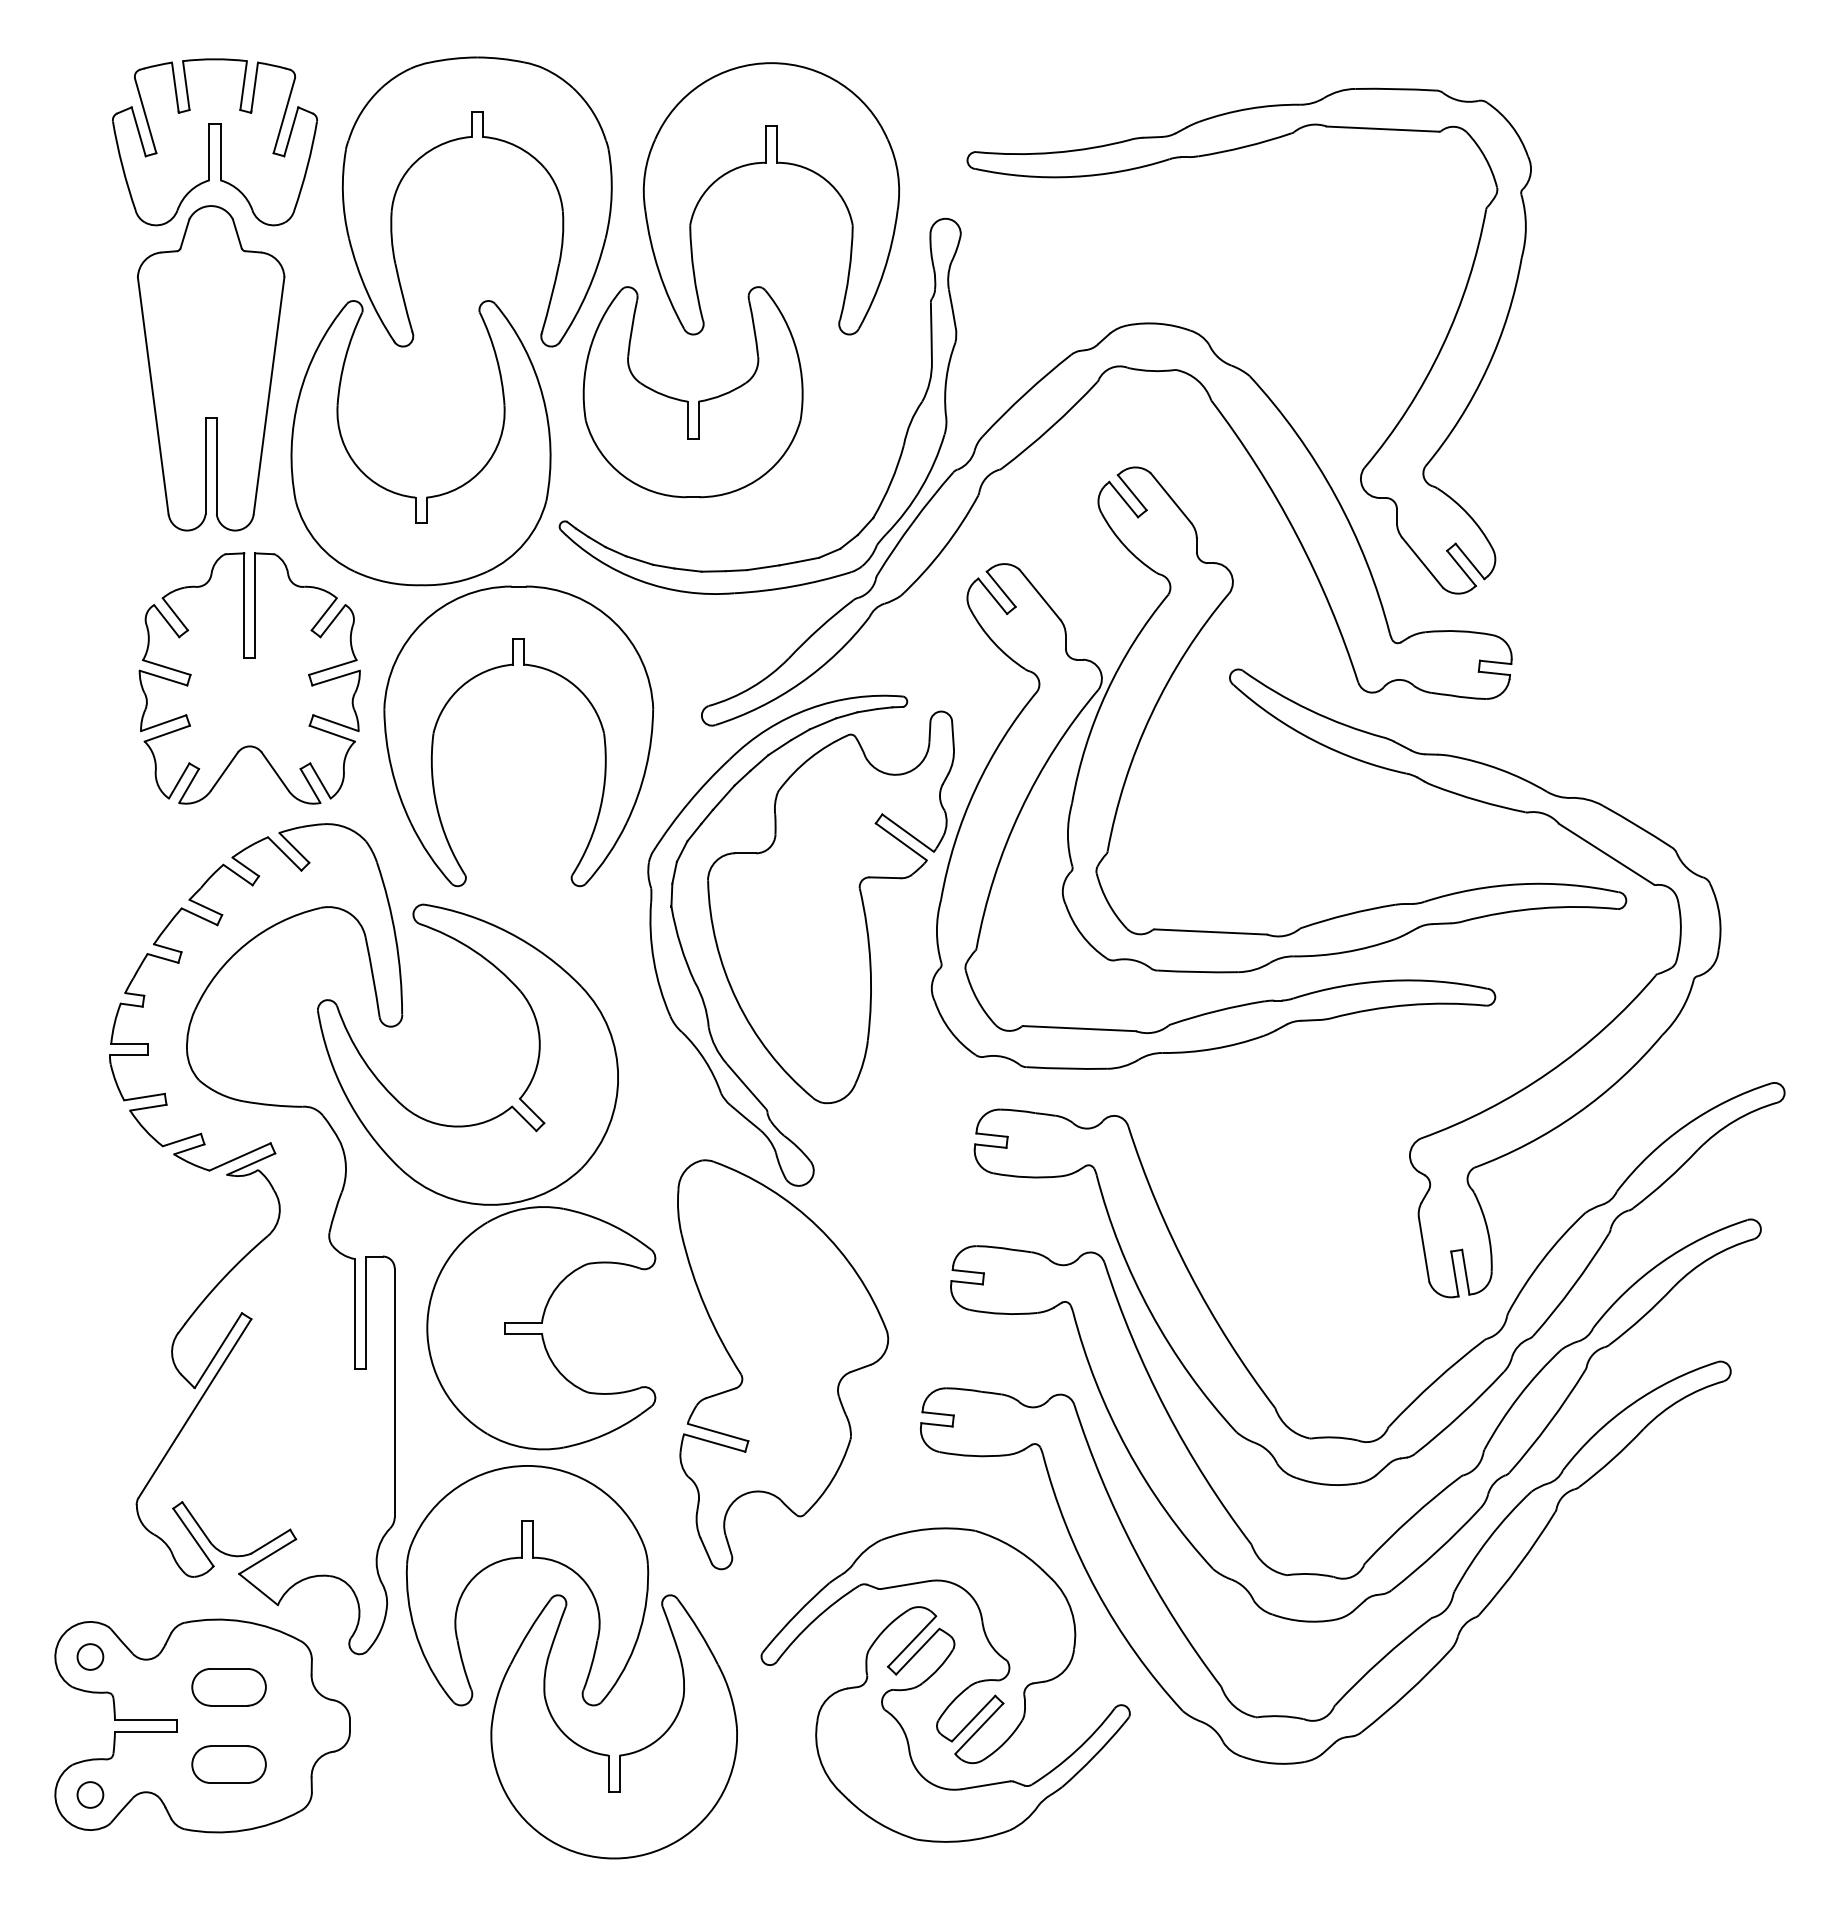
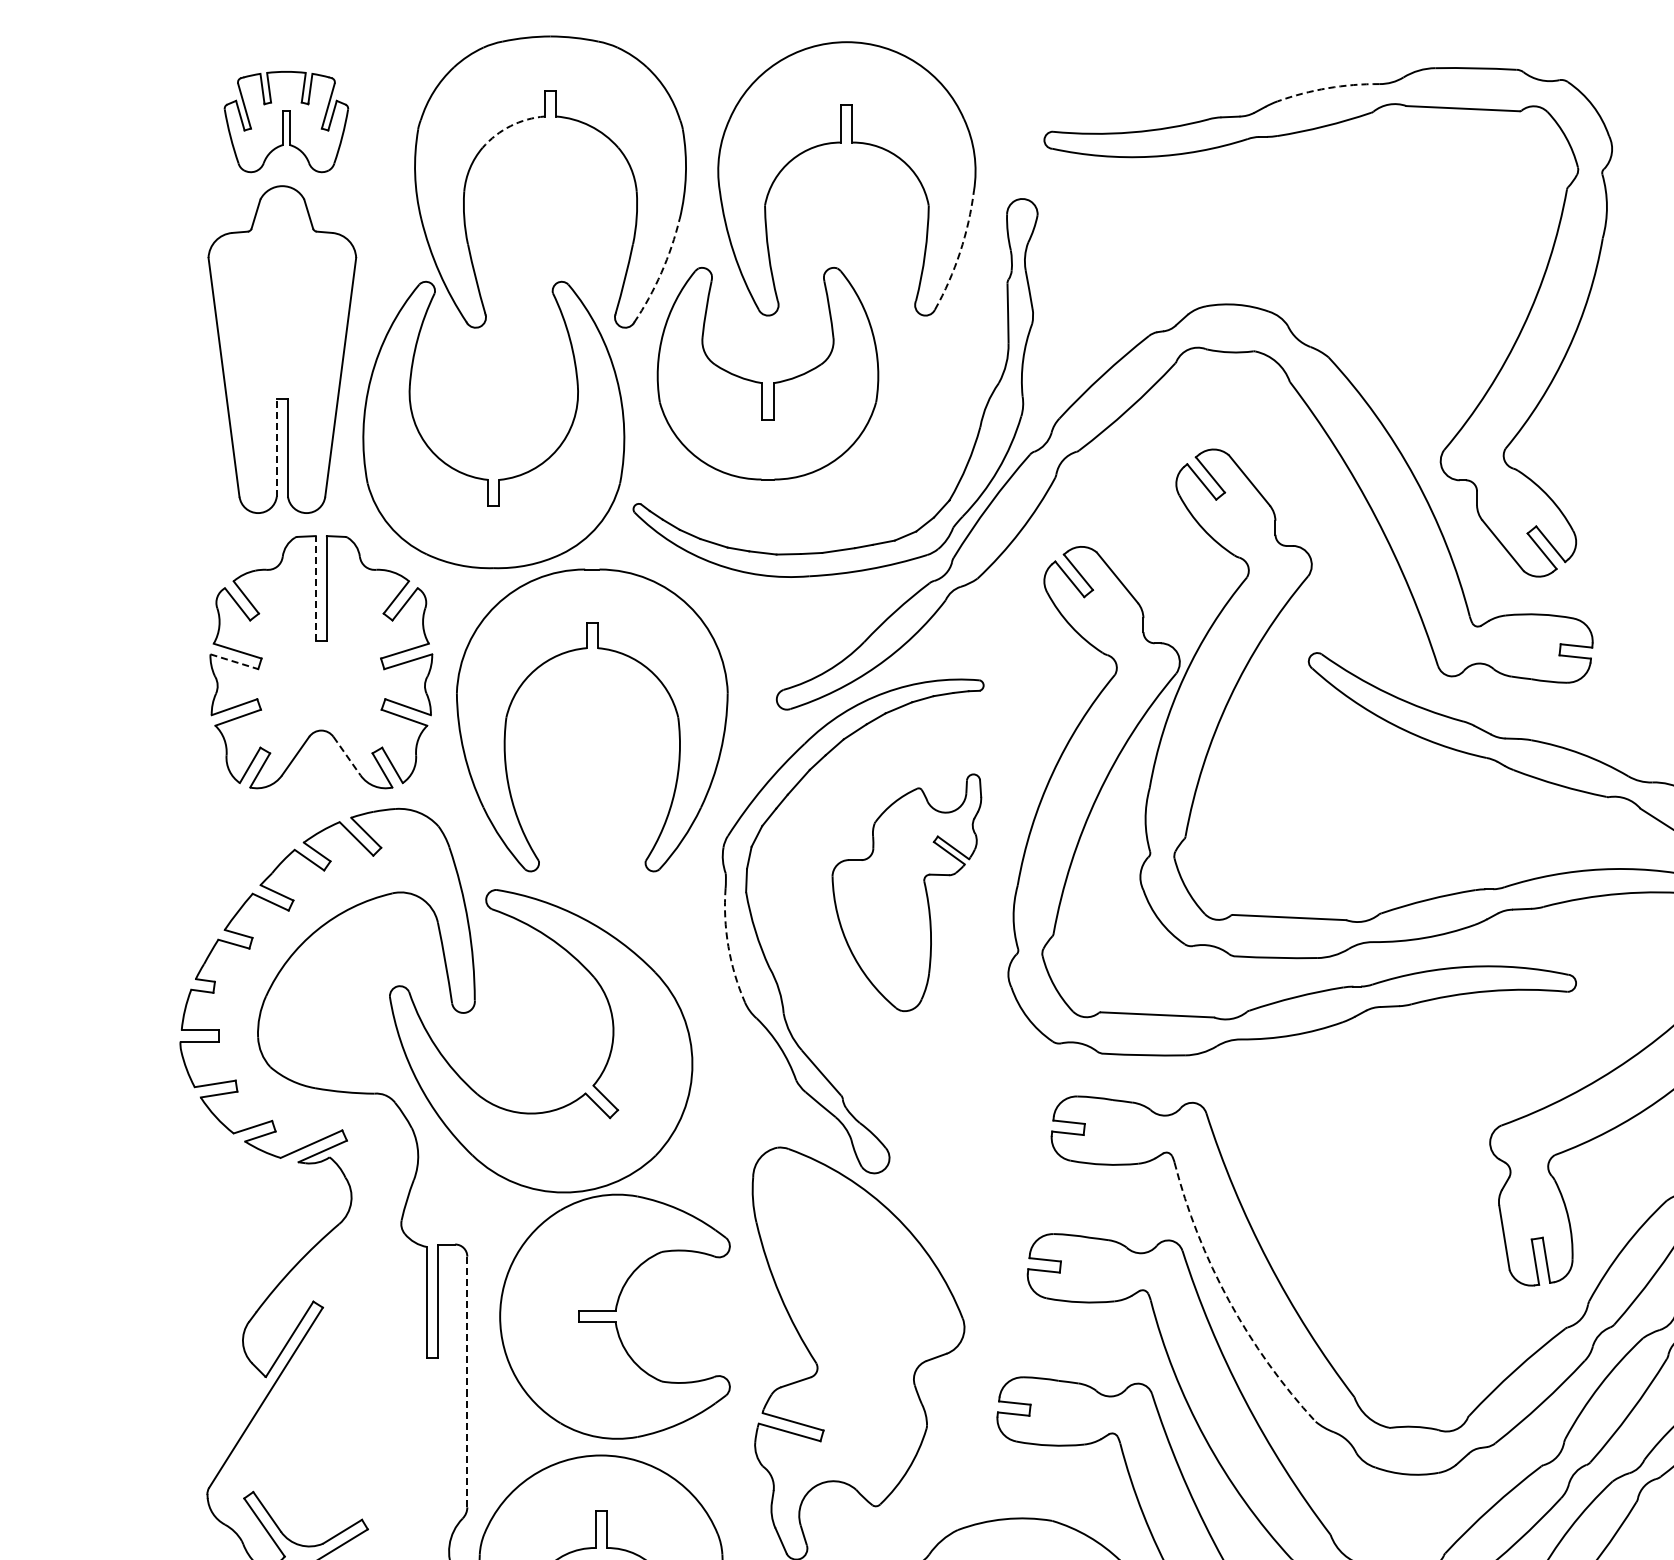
arc: (1248, 108) -> (1327, 87), solid -> dashed
part: (215, 142) -> (286, 122), size x0.6
arc: (437, 146) -> (510, 126), solid -> dashed
arc: (883, 271) -> (959, 252), solid -> dashed
arc: (587, 292) -> (661, 273), solid -> dashed
line: (205, 465) -> (276, 447), solid -> dashed
line: (244, 605) -> (315, 588), solid -> dashed
line: (163, 678) -> (234, 662), solid -> dashed
line: (275, 772) -> (347, 756), solid -> dashed
part: (830, 907) -> (906, 892), size x0.6
arc: (653, 960) -> (728, 946), solid -> dashed
arc: (1150, 1312) -> (1228, 1300), solid -> dashed
line: (394, 1392) -> (467, 1381), solid -> dashed

